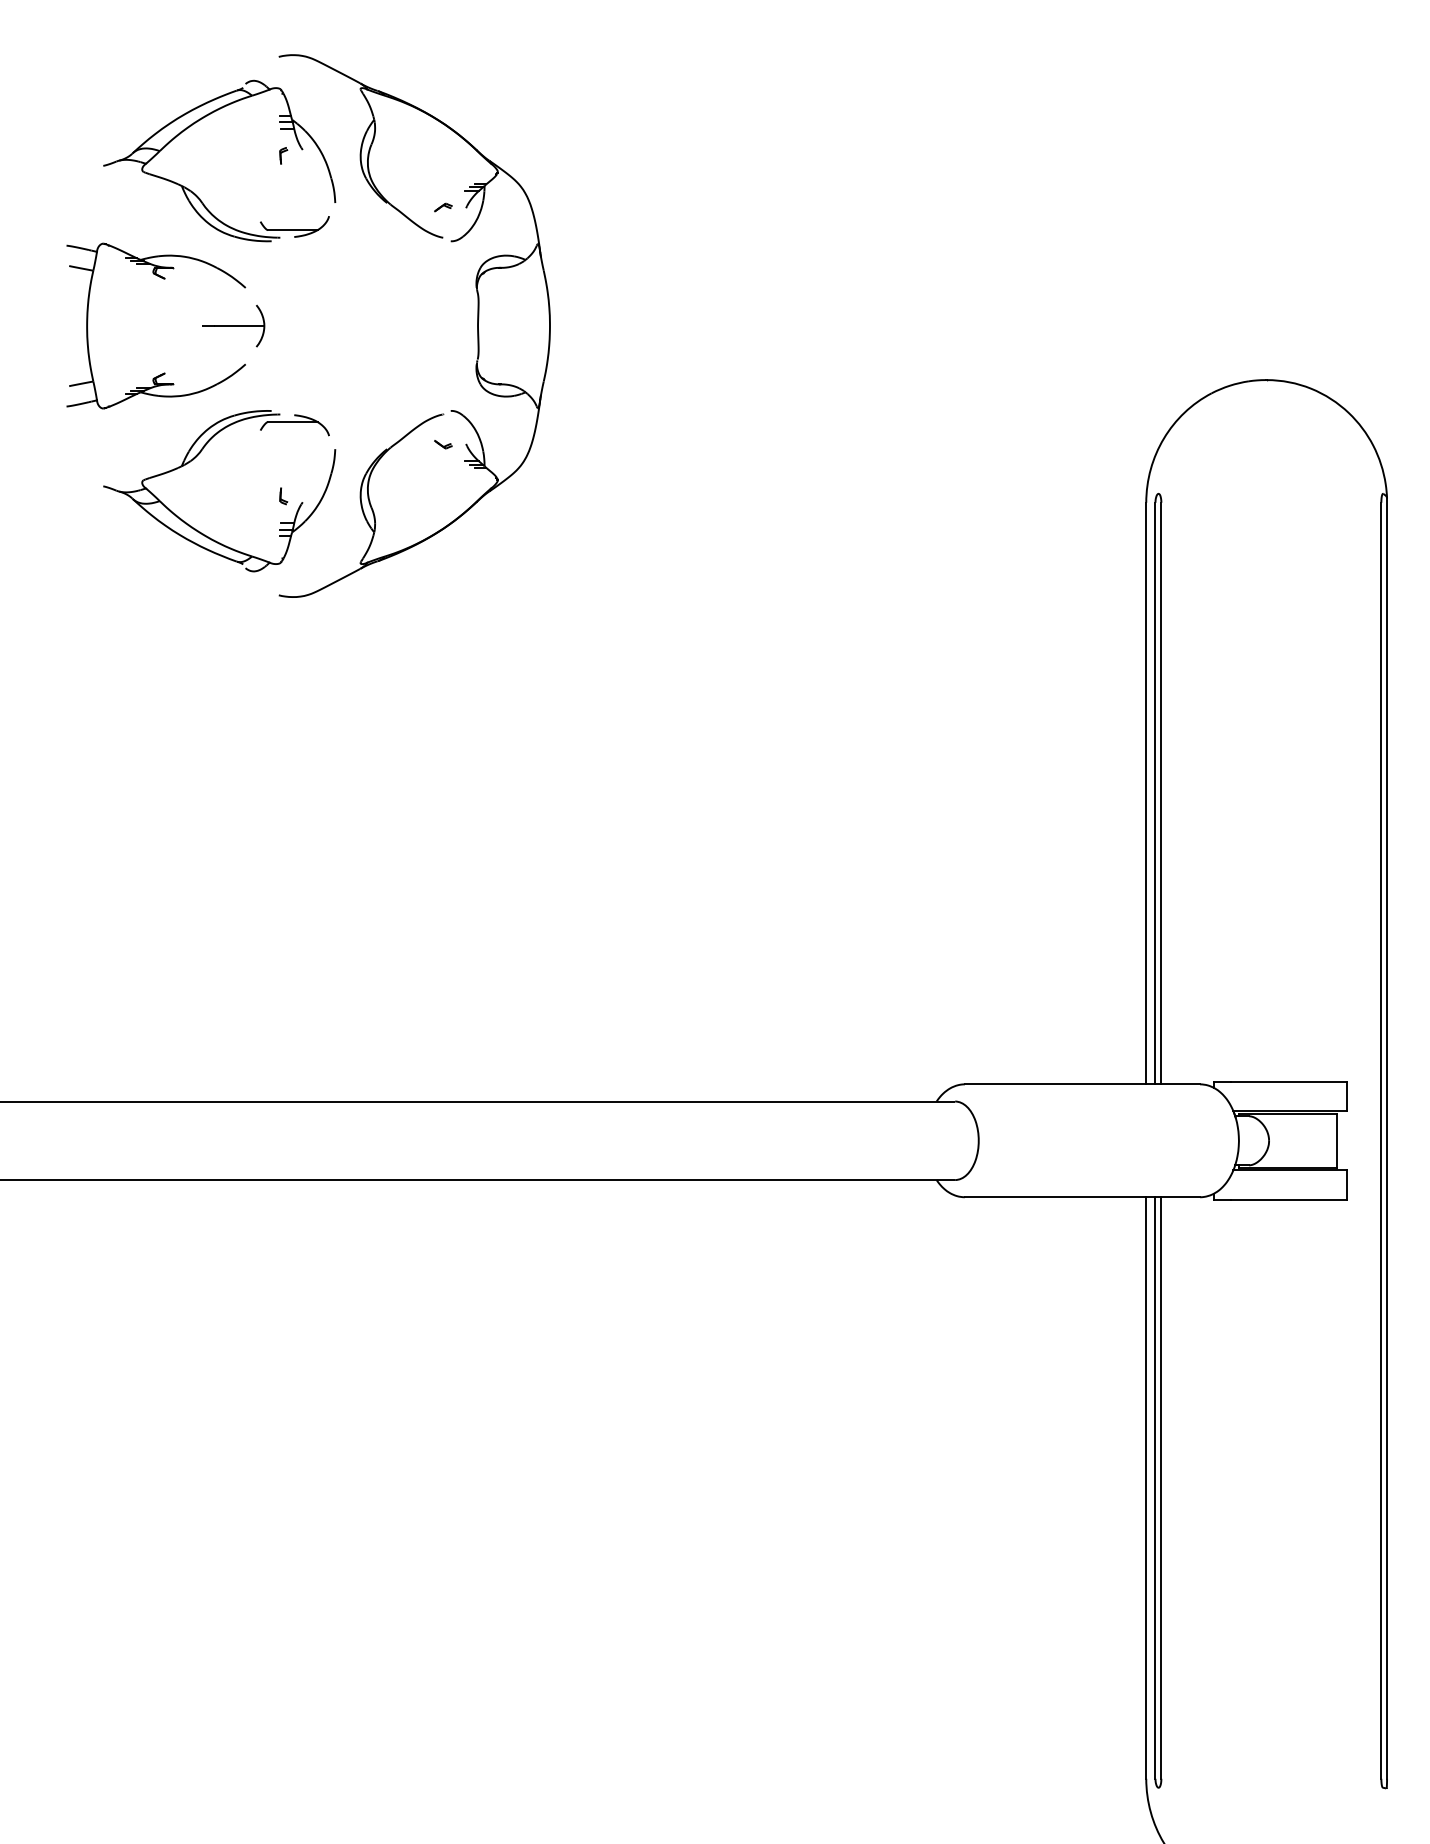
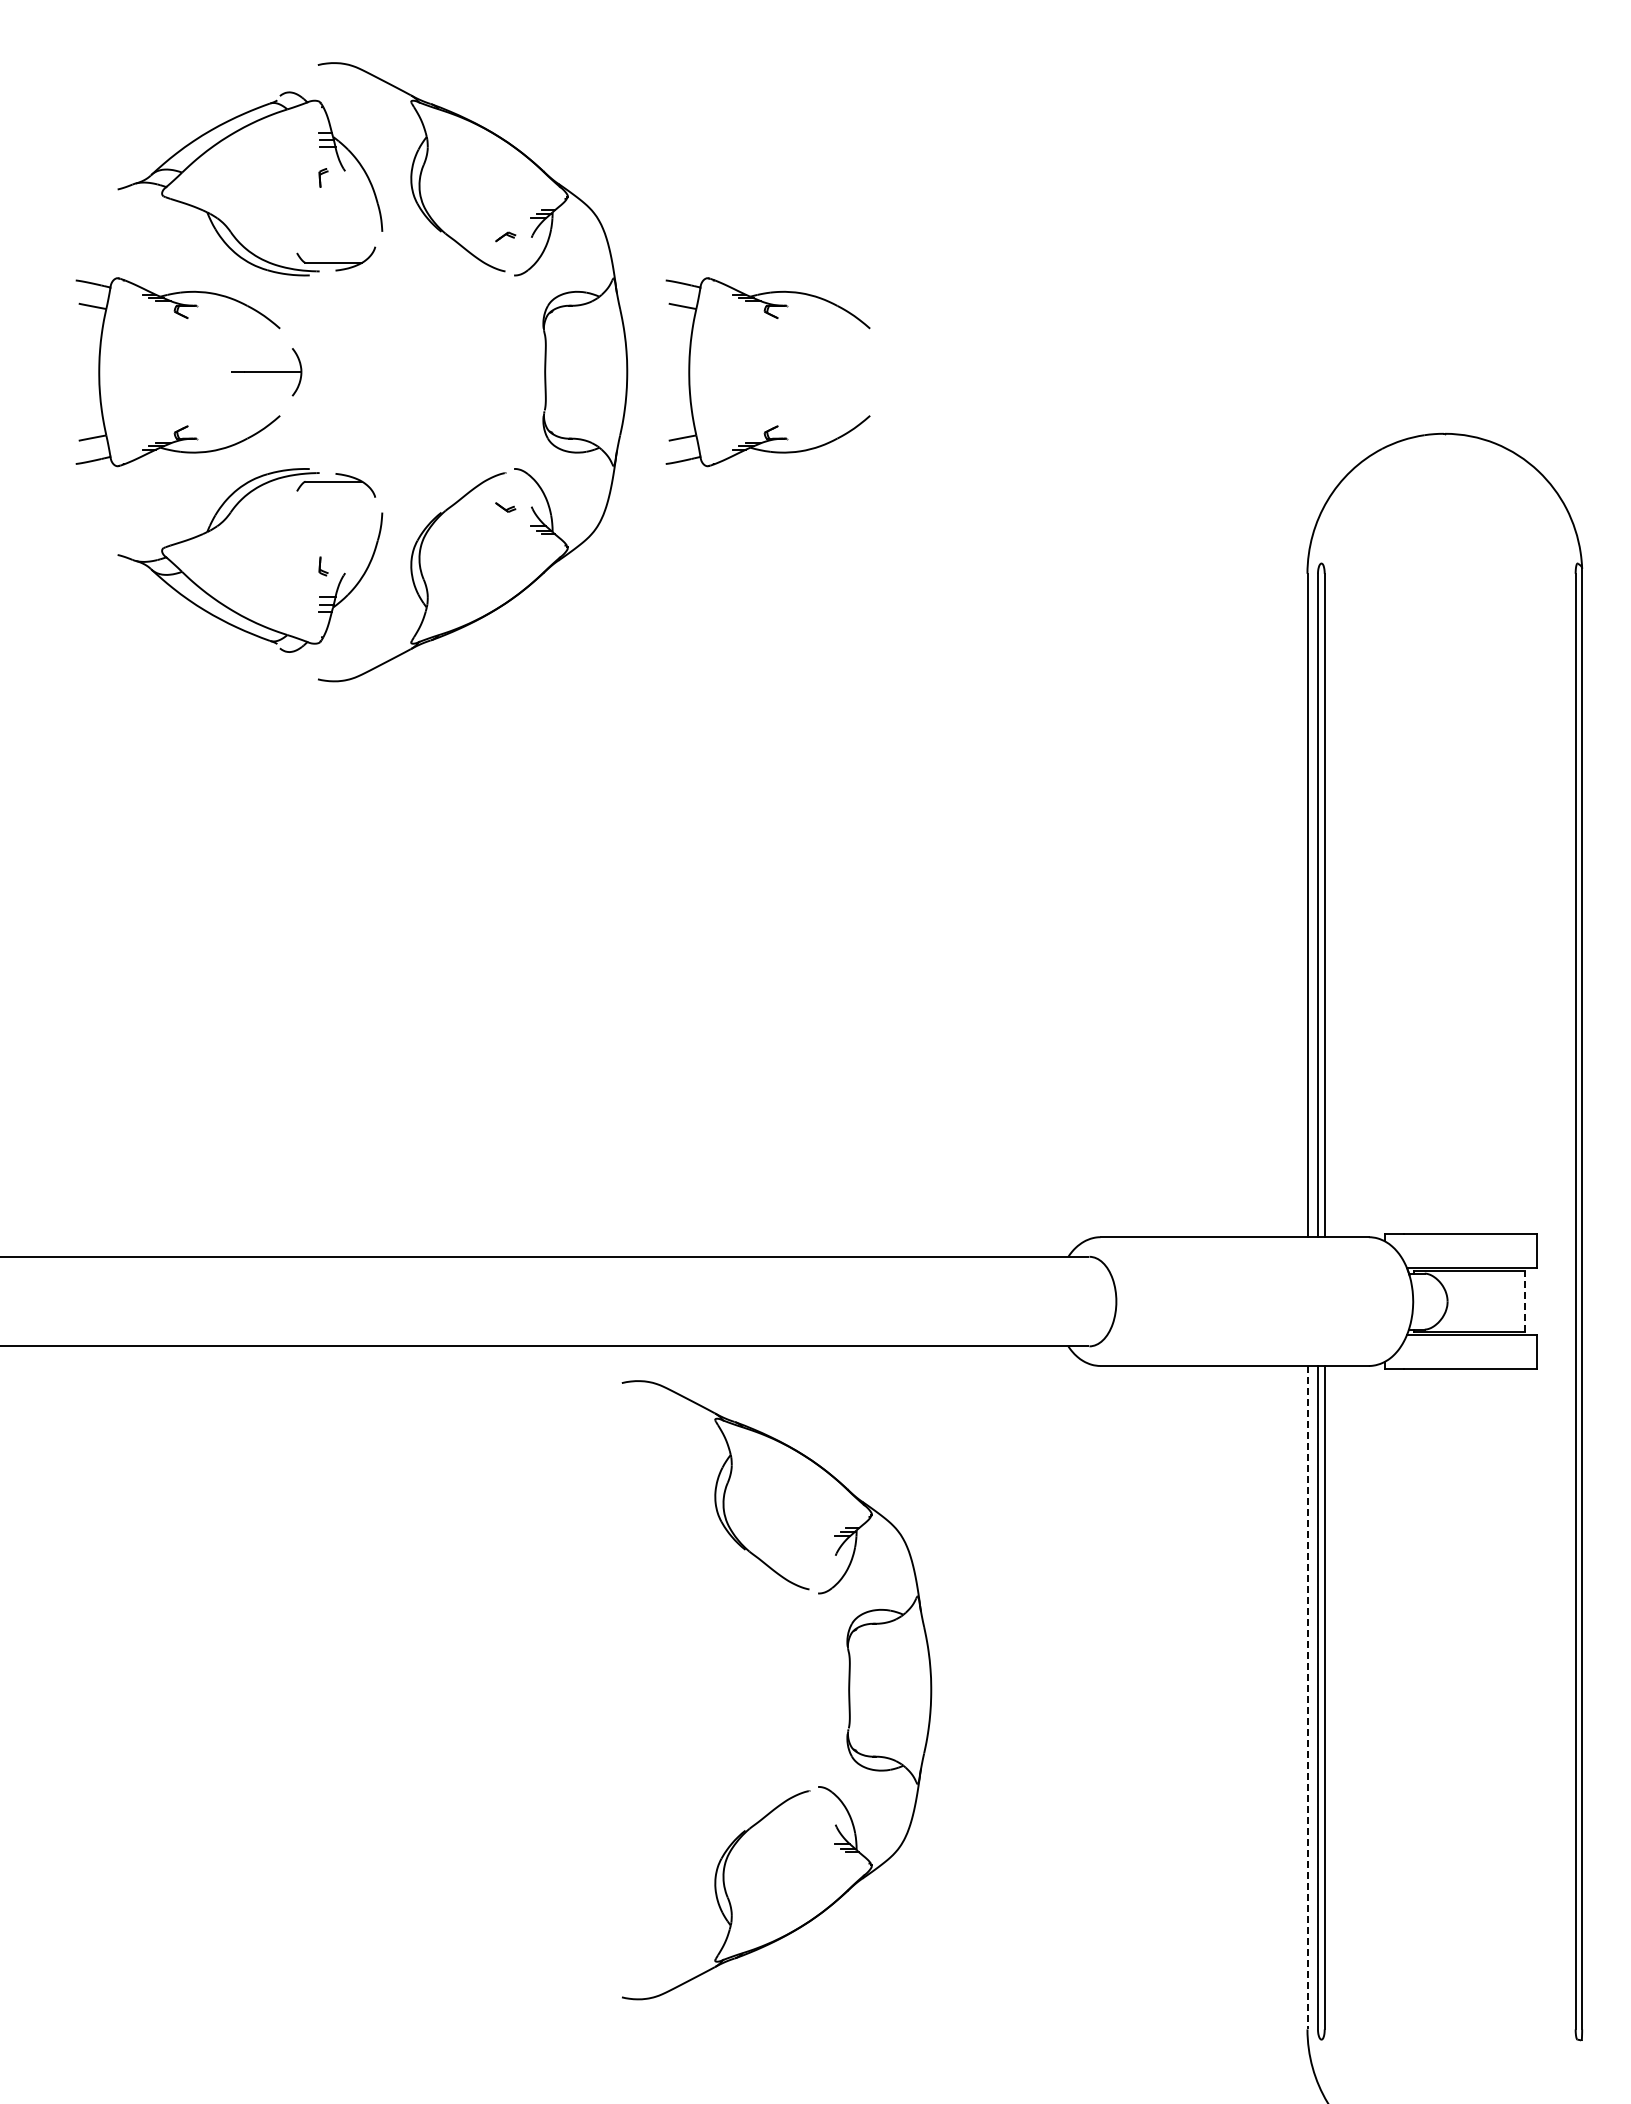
part: (680, 372) -> (776, 425), added
line: (1337, 1140) -> (1525, 1301), solid -> dashed
part: (743, 1481) -> (848, 1690), added
line: (1146, 1487) -> (1307, 1697), solid -> dashed

